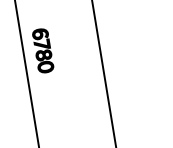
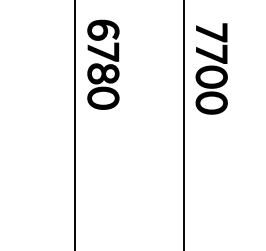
part: (118, 41) -> (211, 68), added
part: (43, 50) -> (103, 64), size x1.43

